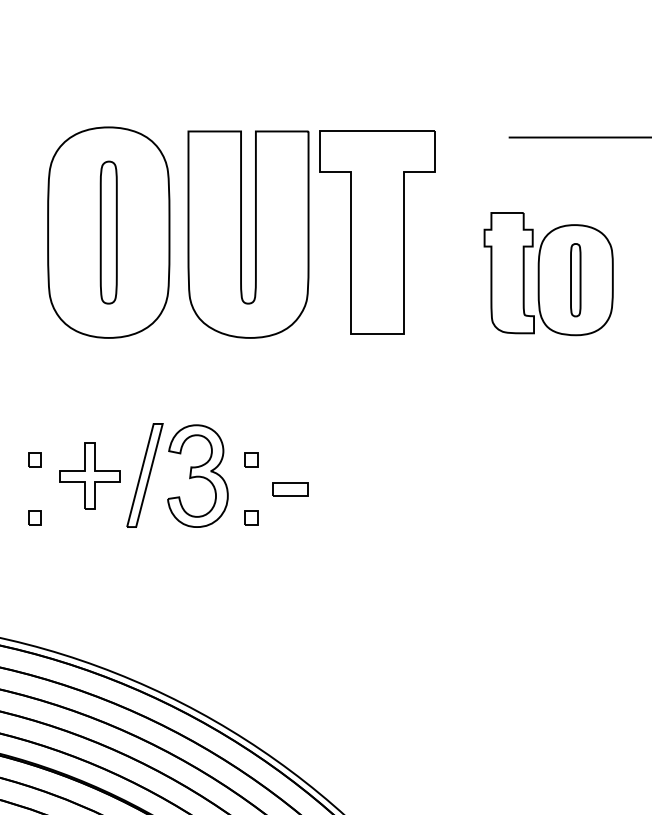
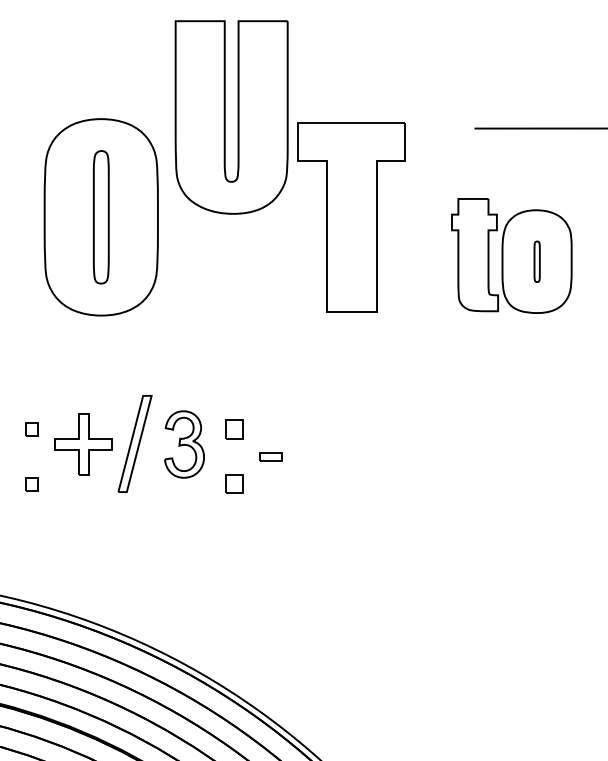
part: (241, 234) -> (225, 117), moved
part: (575, 280) -> (536, 261), size x0.6
part: (251, 459) -> (234, 429), size x1.4
part: (197, 475) -> (184, 443), size x0.7
part: (290, 489) -> (270, 457), size x0.7
part: (251, 517) -> (234, 483), size x1.4

